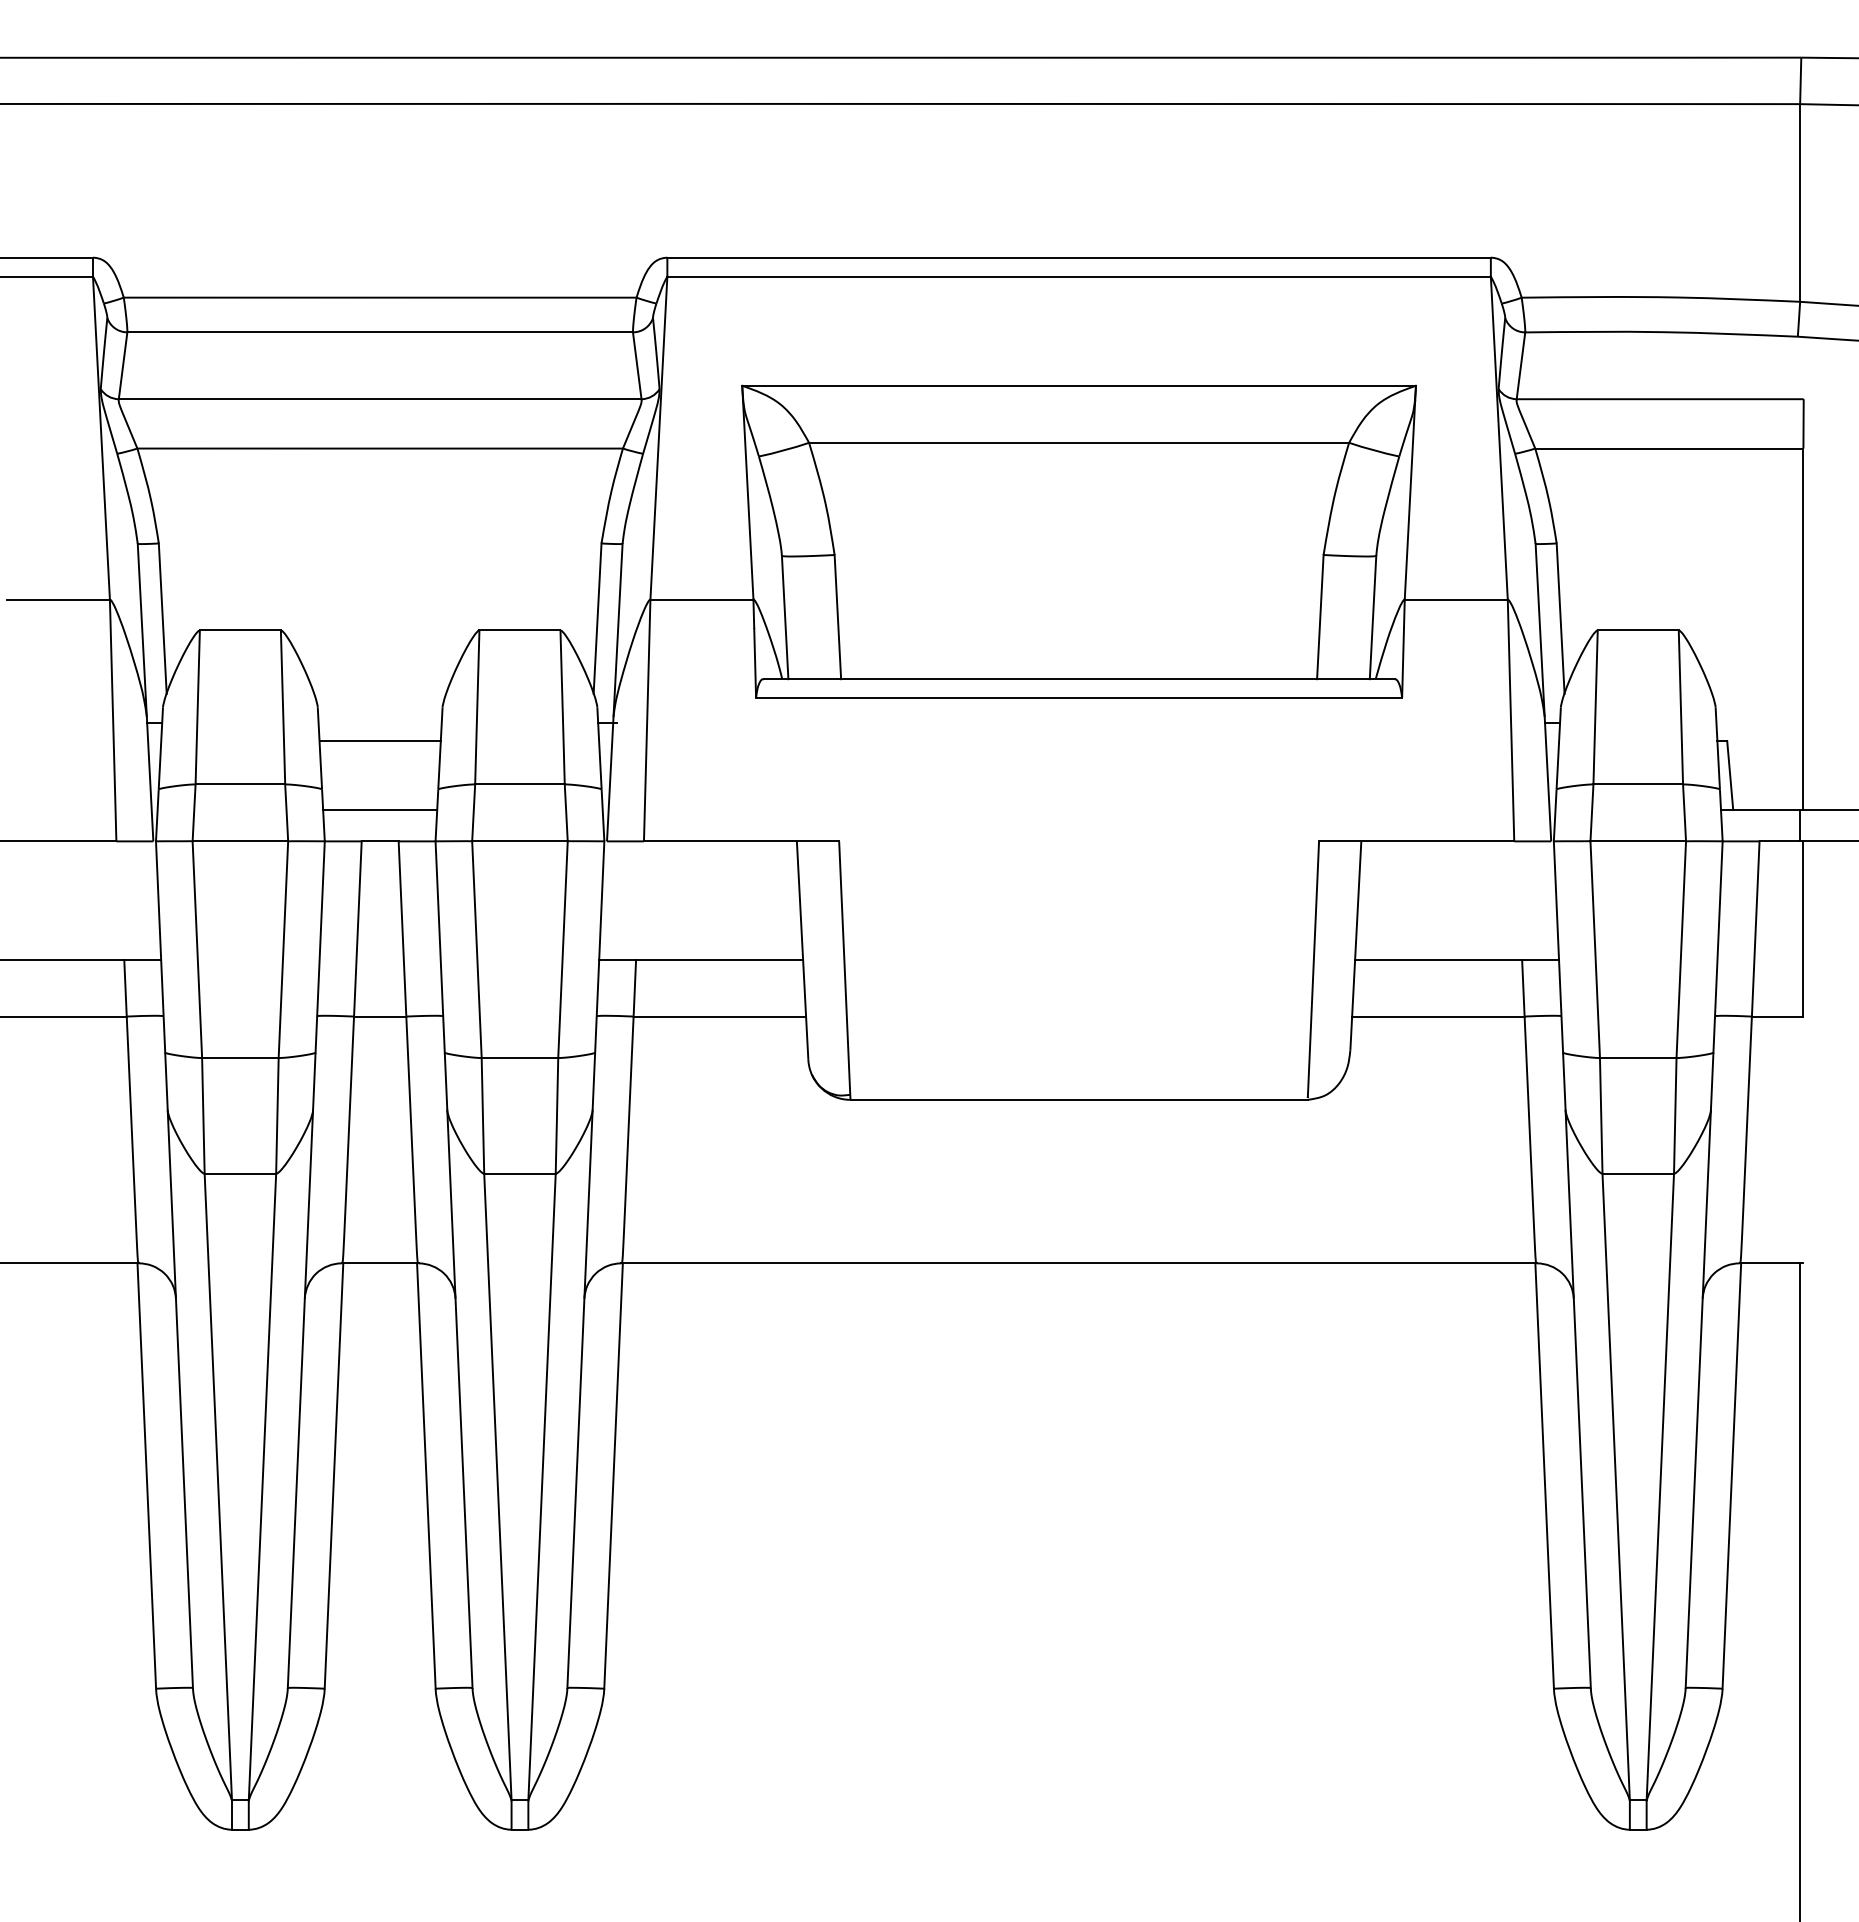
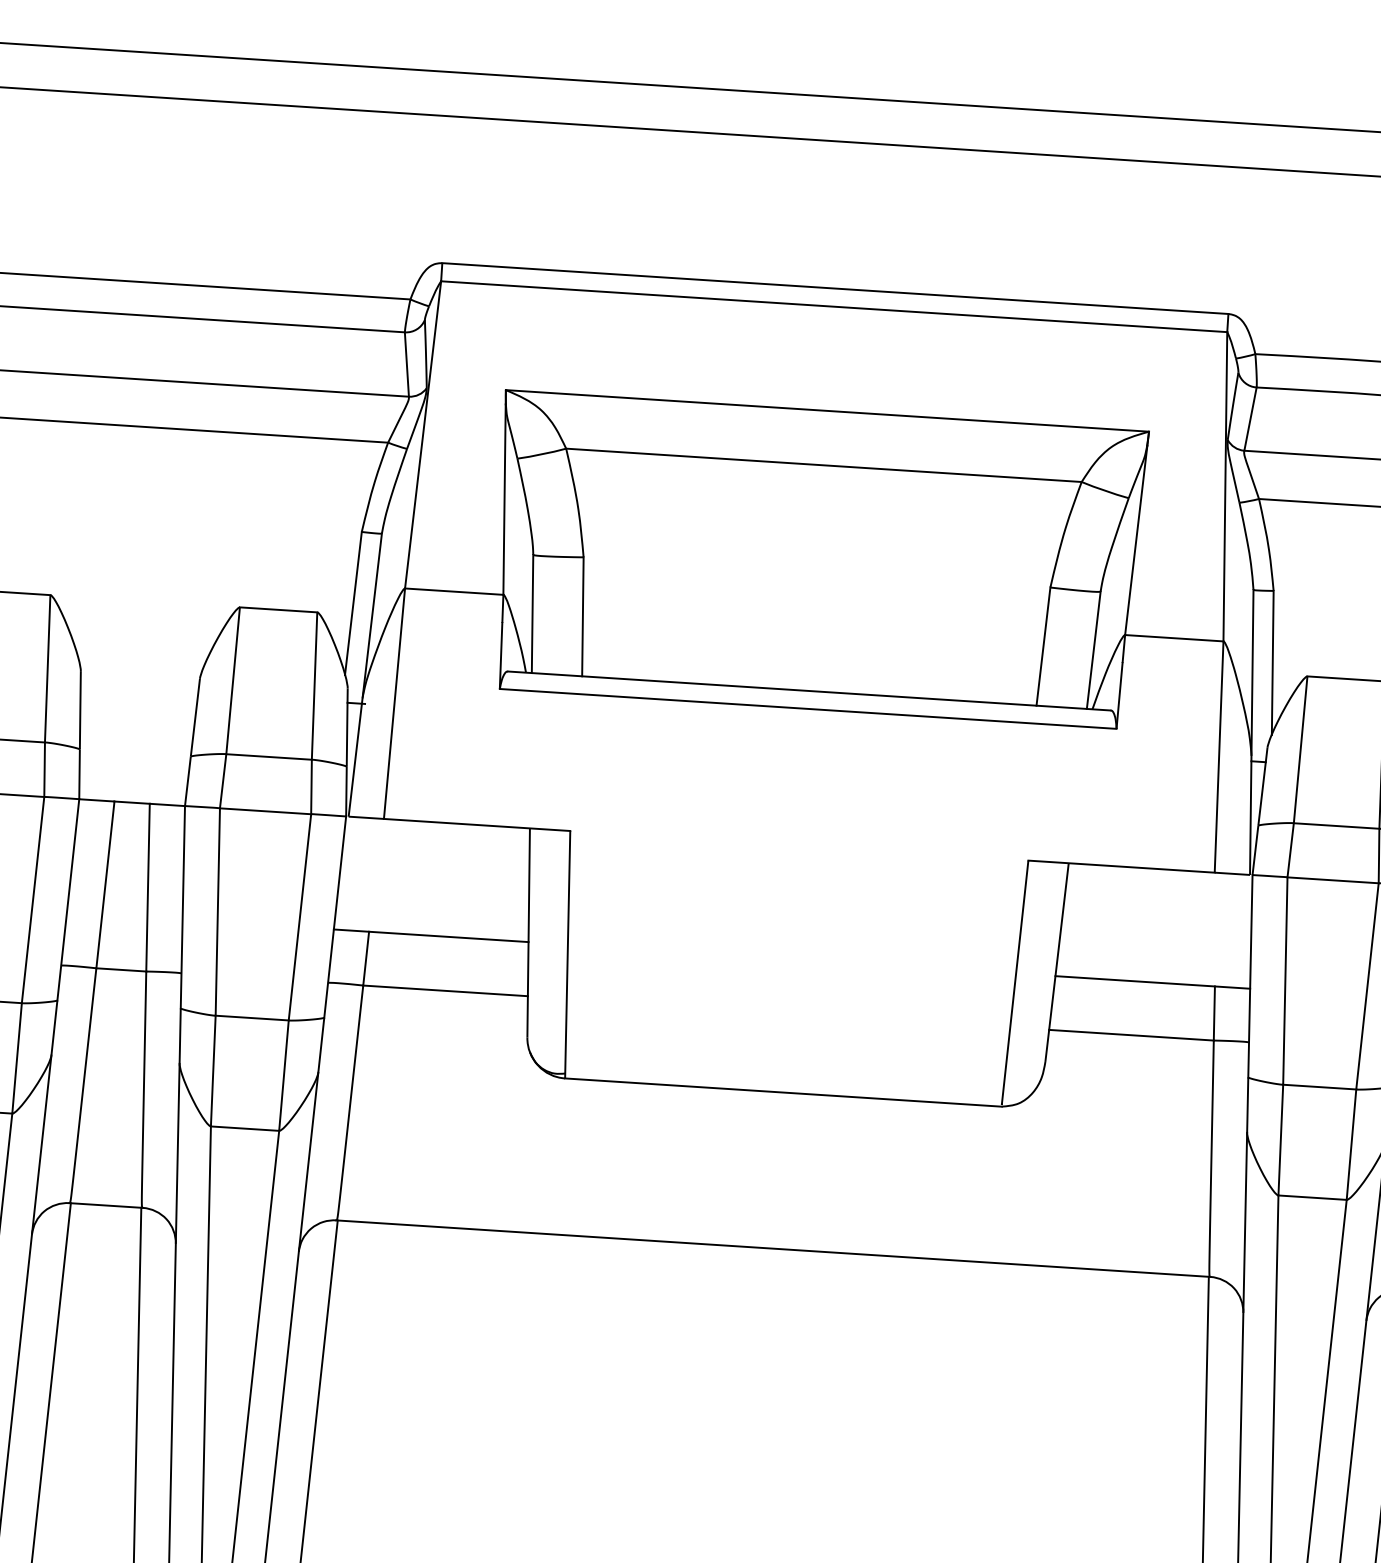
line: (379, 741) -> (137, 707), removed
line: (380, 809) -> (134, 772), removed

